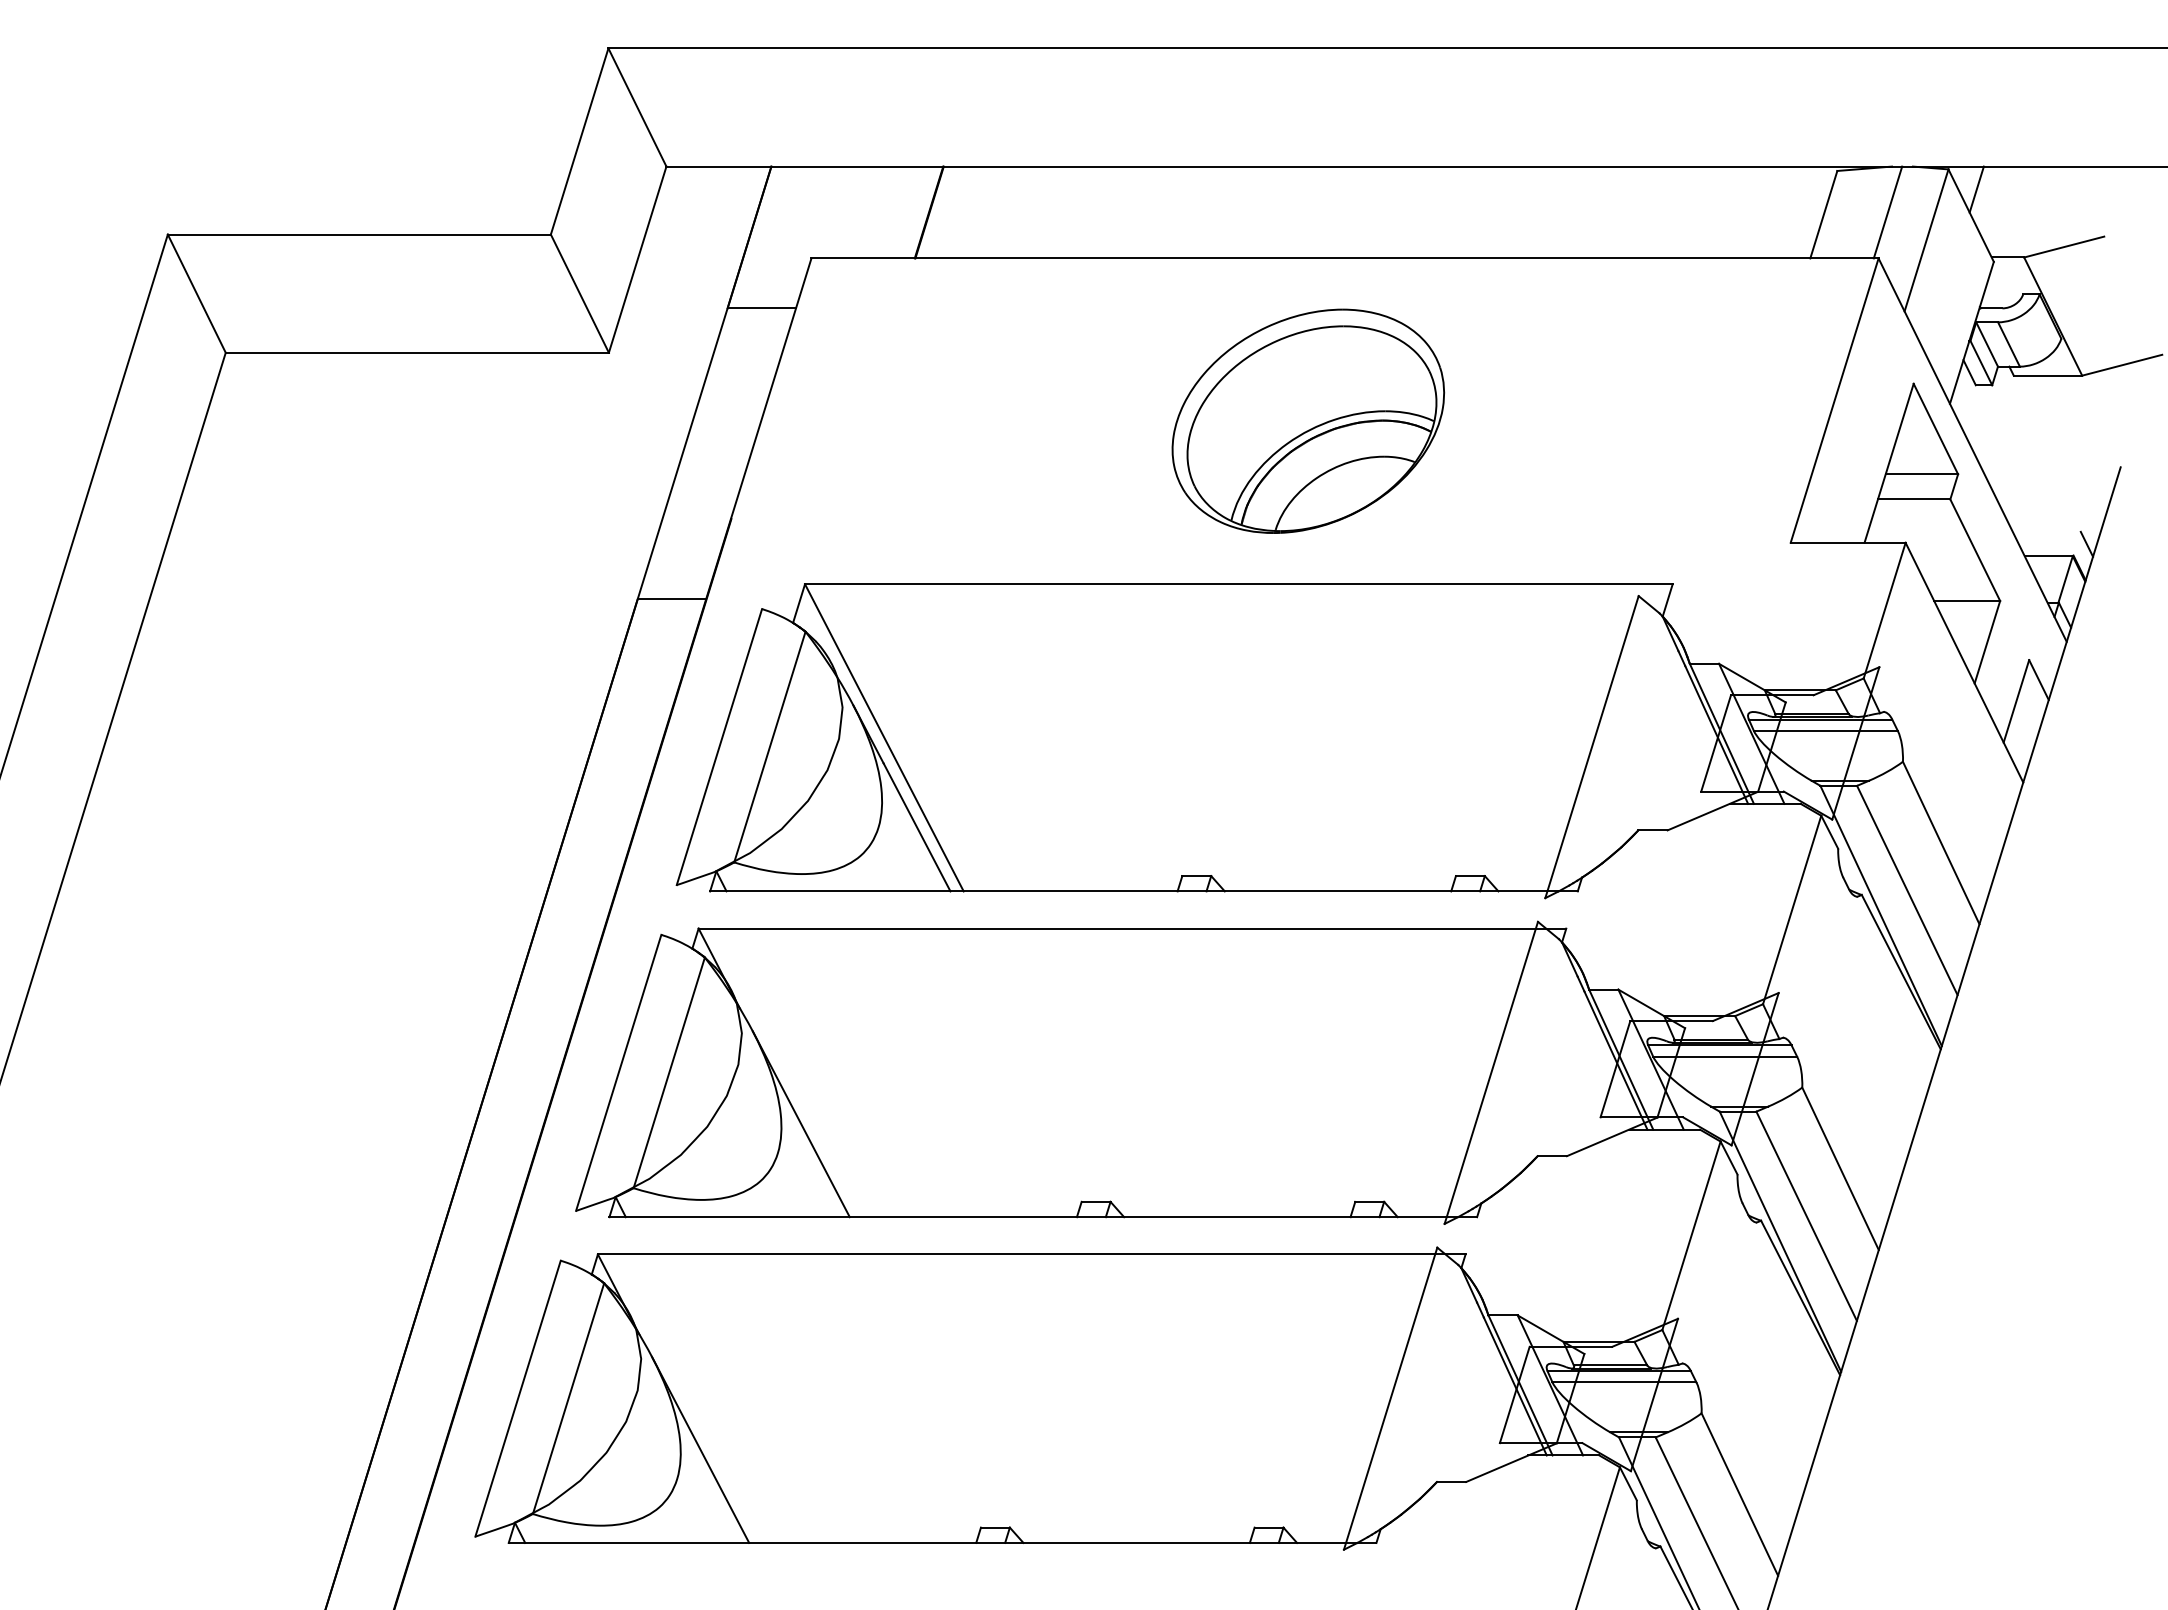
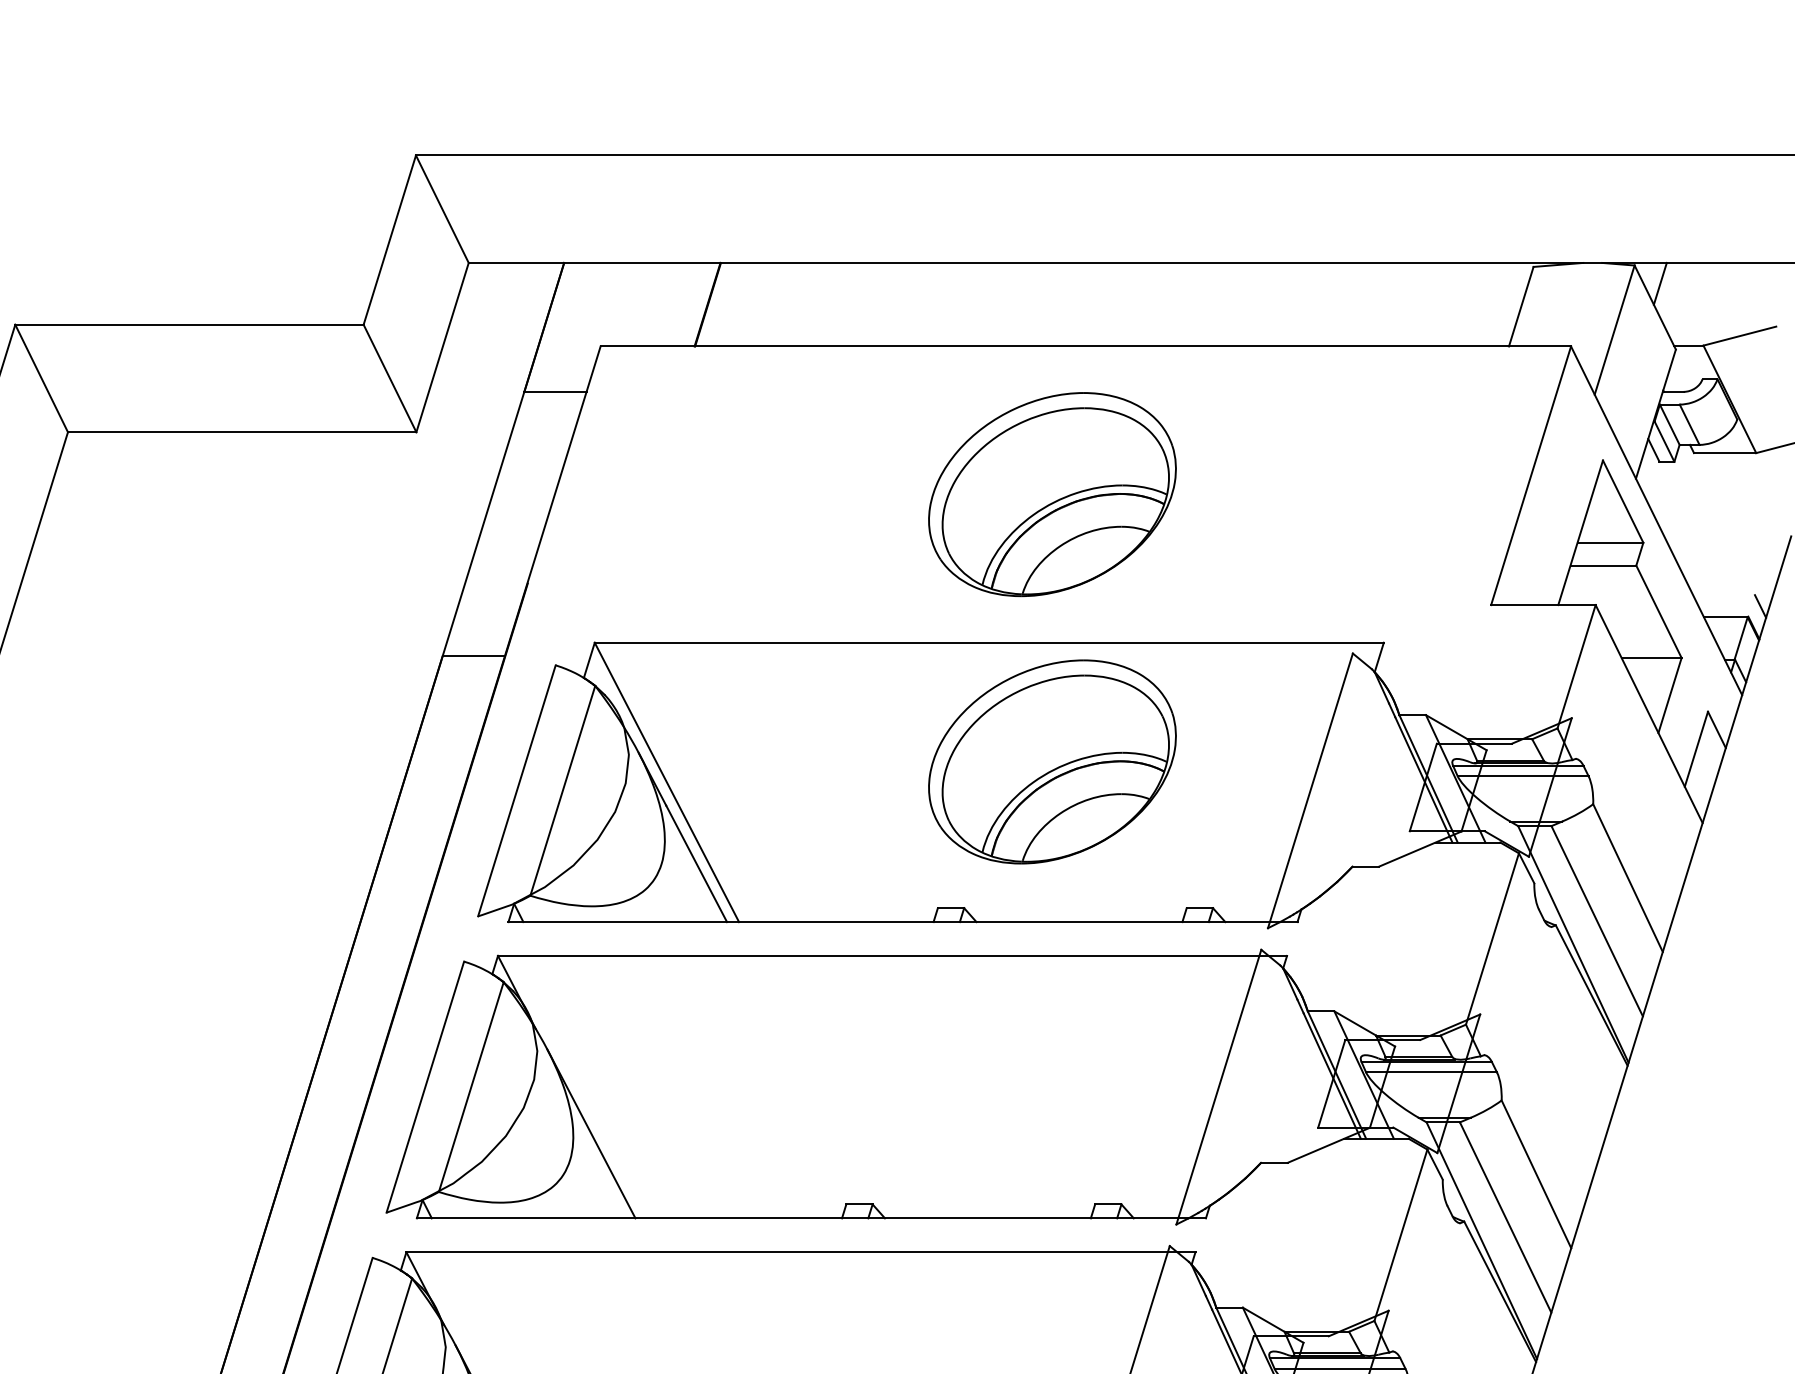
line: (1887, 212) -> (1579, 304), removed
part: (1308, 714) -> (1052, 761), added

